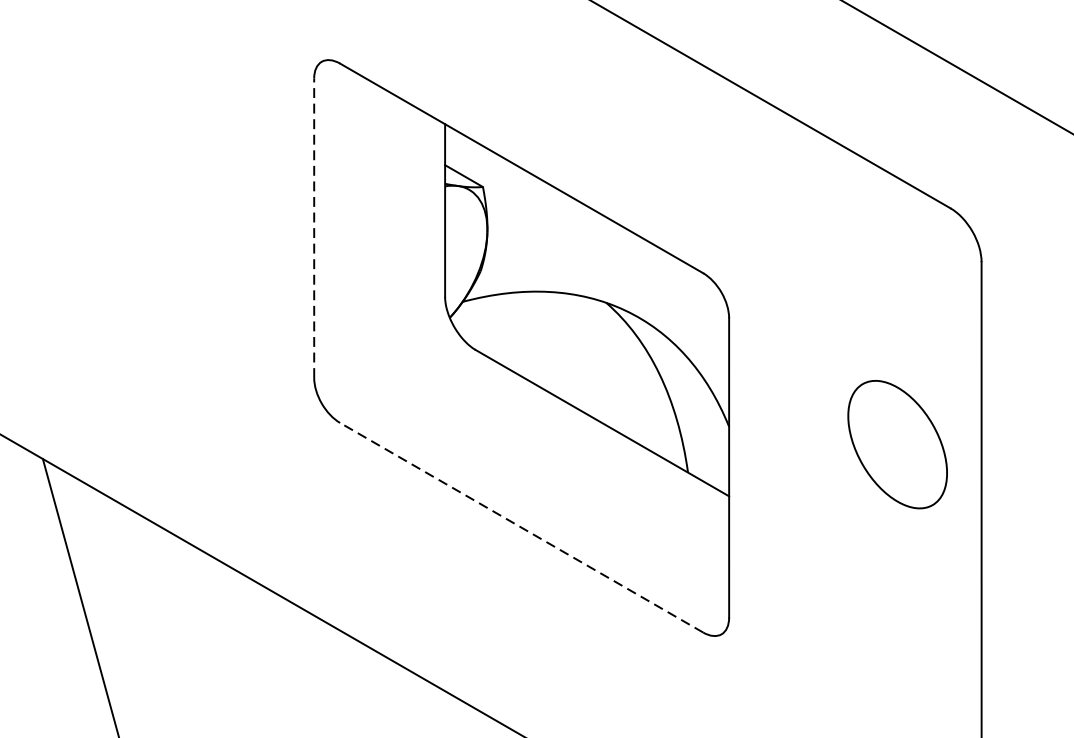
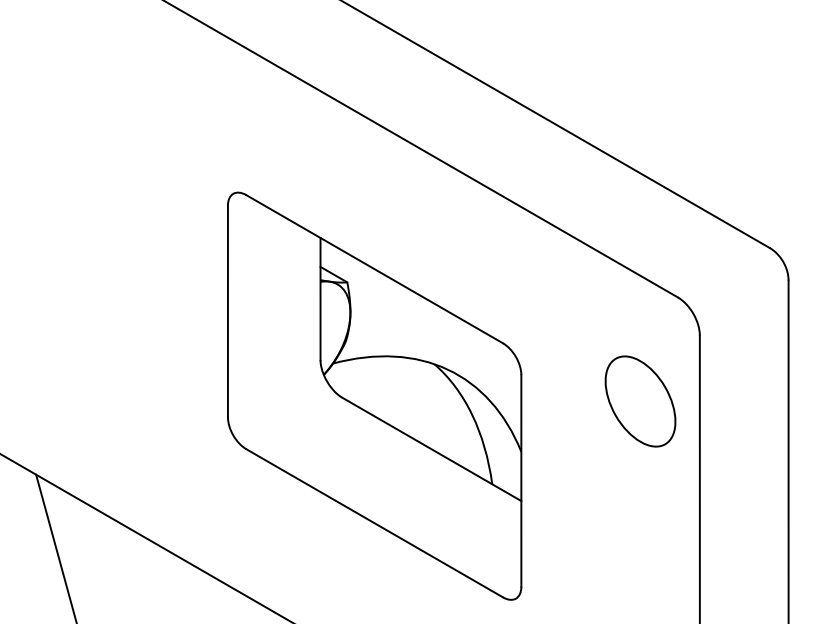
line: (313, 228) -> (227, 311), dashed -> solid
part: (897, 444) -> (640, 401), moved
line: (521, 528) -> (374, 523), dashed -> solid

